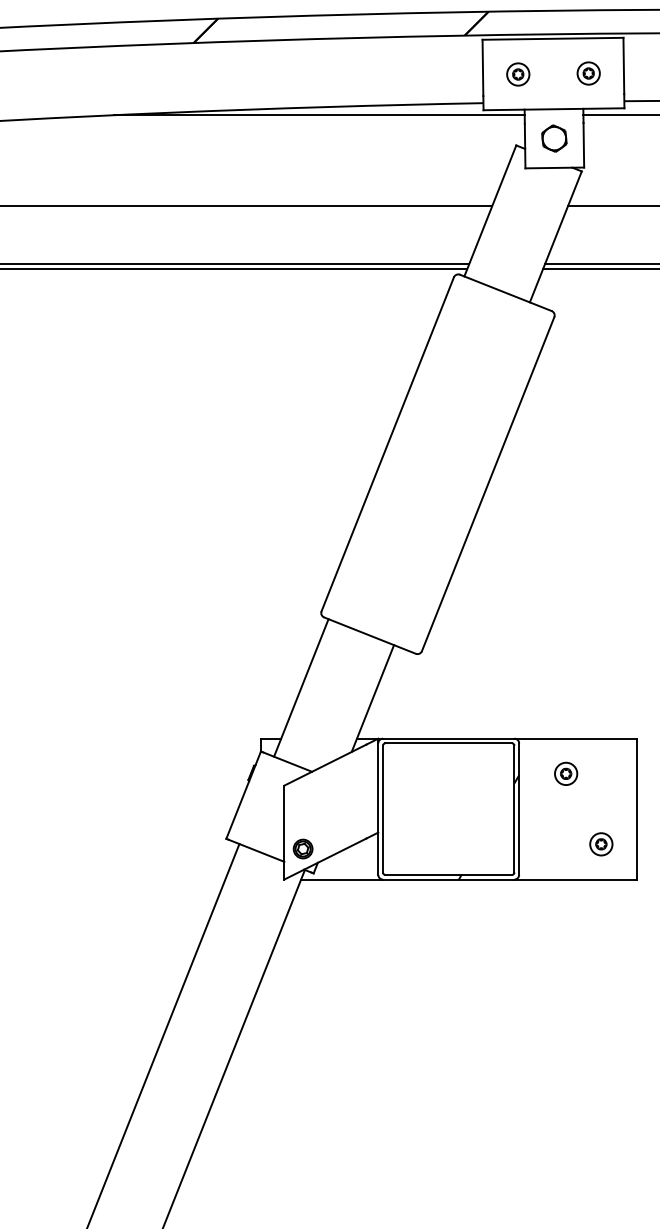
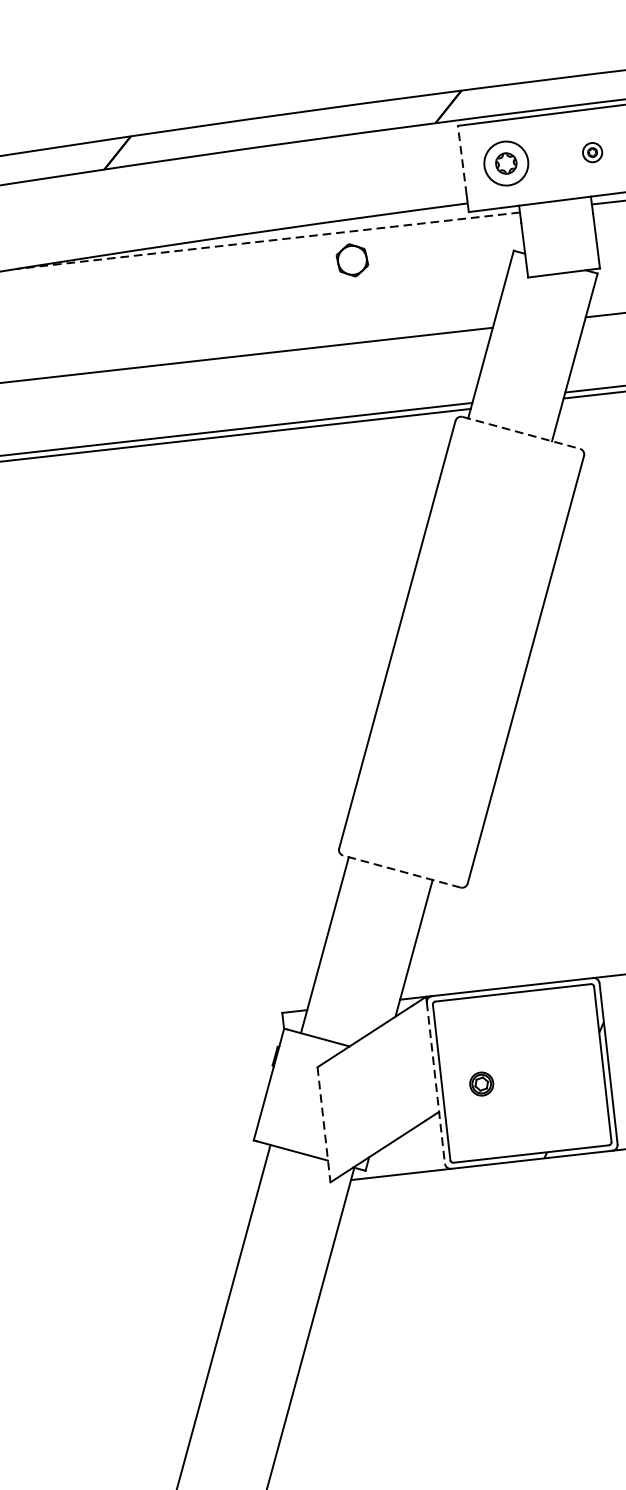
line: (482, 67) -> (461, 159), solid -> dashed
part: (588, 73) -> (592, 152), size x0.7
part: (518, 74) -> (506, 163), size x1.6
line: (319, 115) -> (268, 241), solid -> dashed
part: (554, 138) -> (352, 260), moved
line: (506, 293) -> (522, 433), solid -> dashed
line: (369, 635) -> (401, 871), solid -> dashed
line: (378, 809) -> (436, 1083), solid -> dashed
line: (284, 832) -> (324, 1124), solid -> dashed
part: (302, 848) -> (480, 1083), moved

